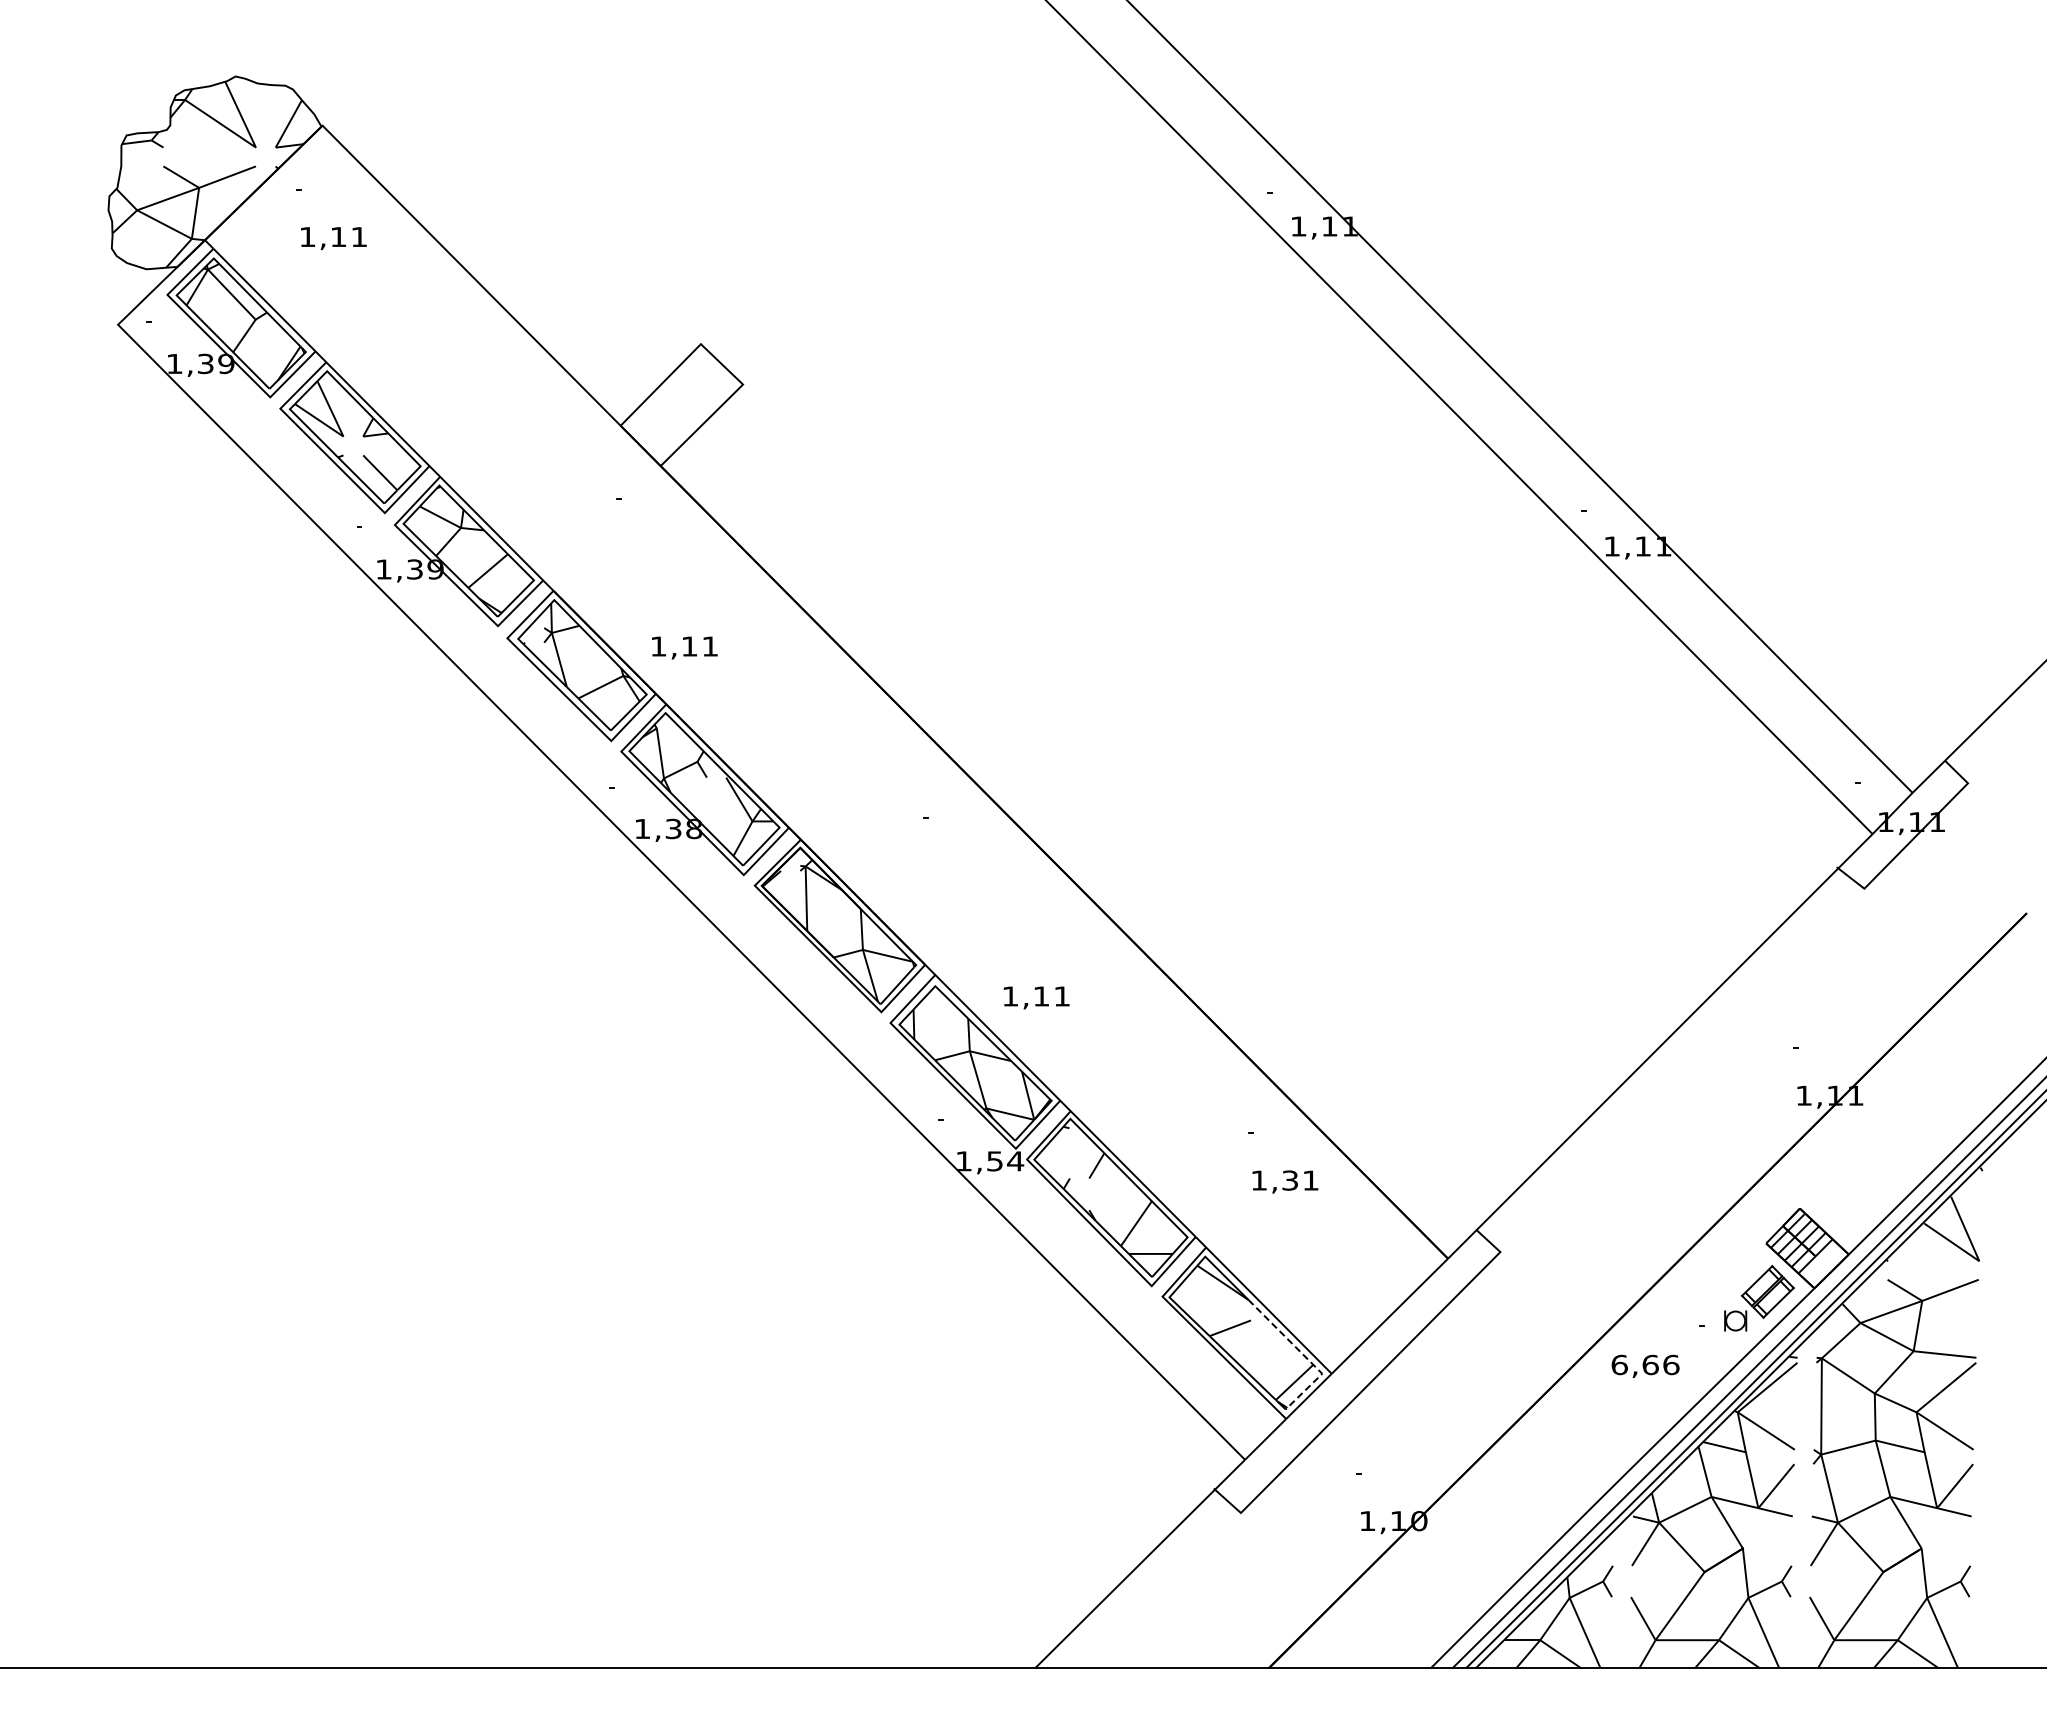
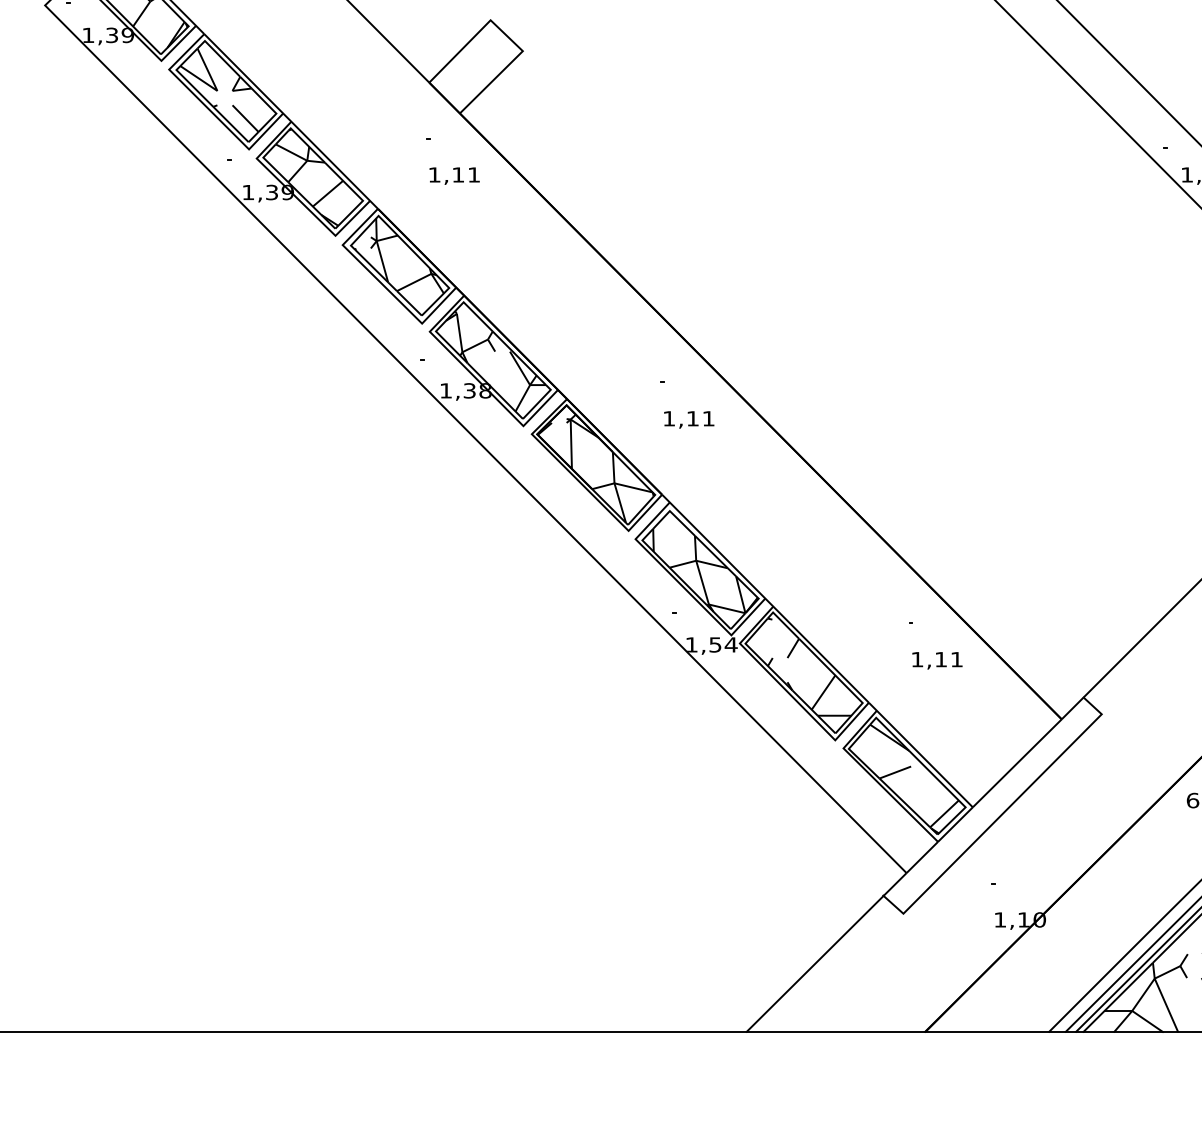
text: (684, 647) -> (454, 175), moved
text: (1036, 997) -> (689, 419), moved
text: (1289, 1180) -> (940, 659), 1,31 -> 1,11
line: (1304, 1355) -> (952, 793), dashed -> solid

